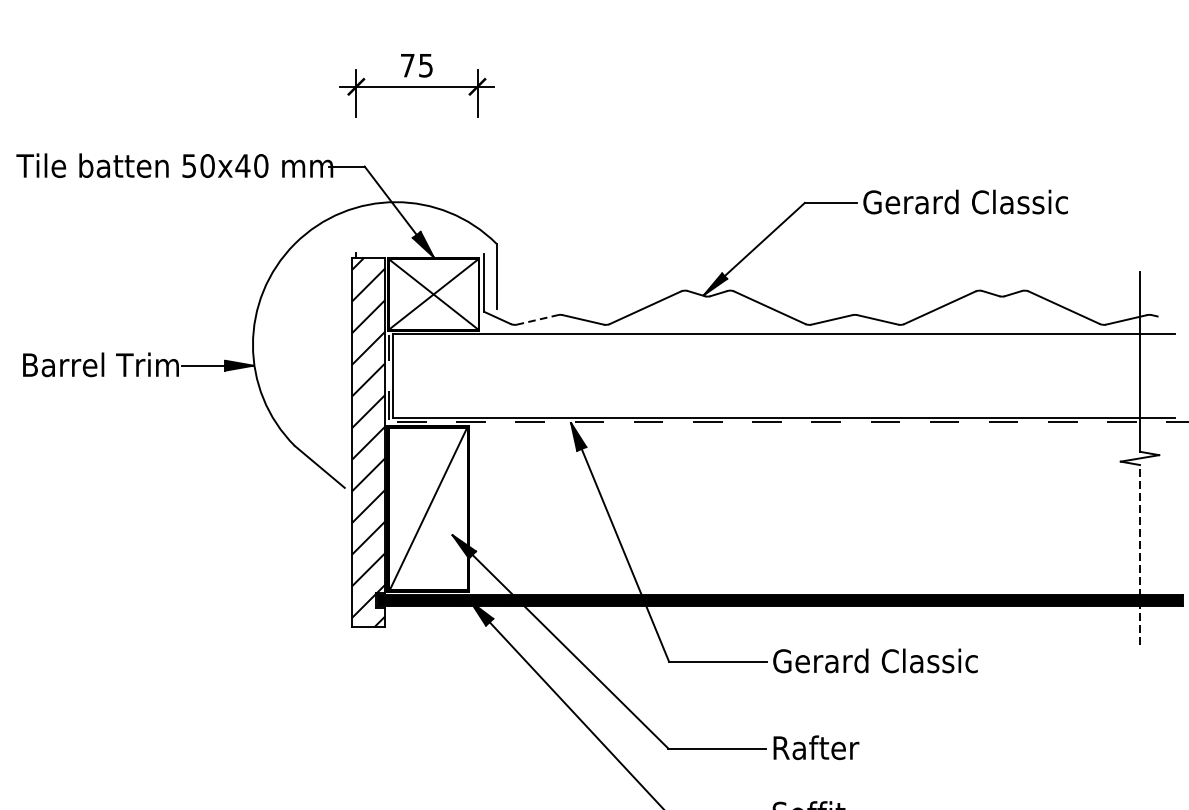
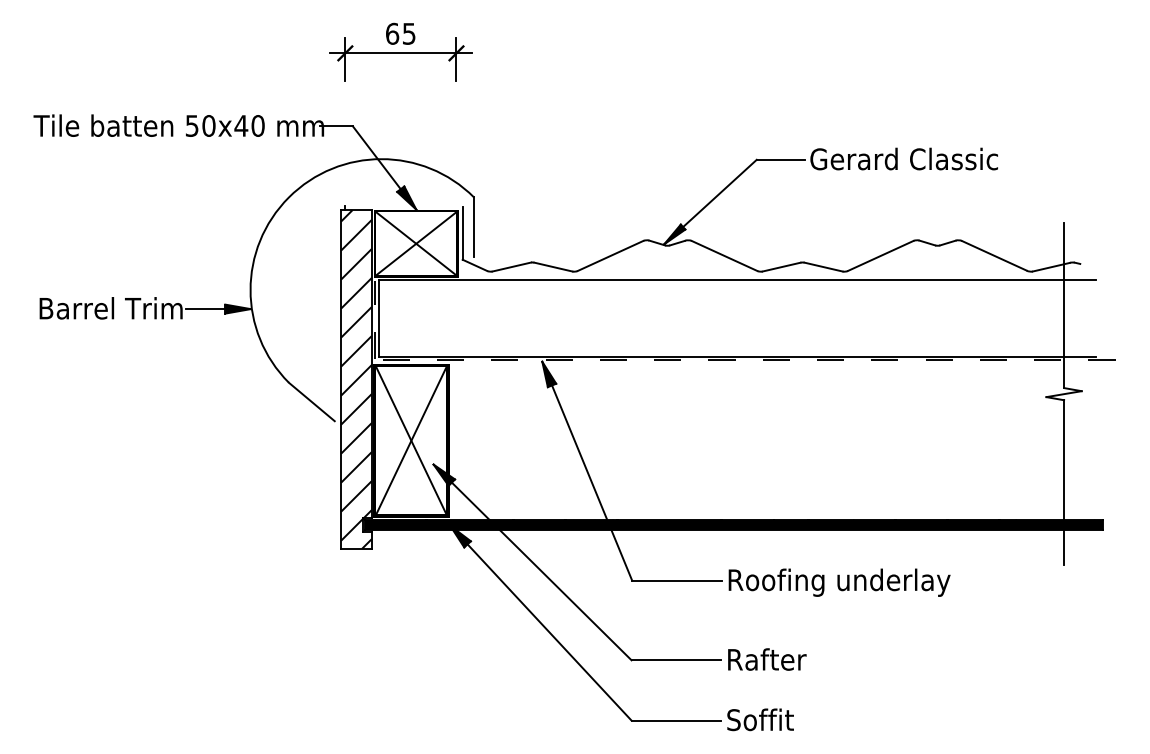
text: (407, 65) -> (392, 33), 75 -> 65
line: (537, 320) -> (511, 267), dashed -> solid
line: (428, 508) -> (411, 440), added
line: (1140, 554) -> (1064, 482), dashed -> solid
text: (894, 663) -> (838, 582), Gerard Classic -> Roofing underlay

